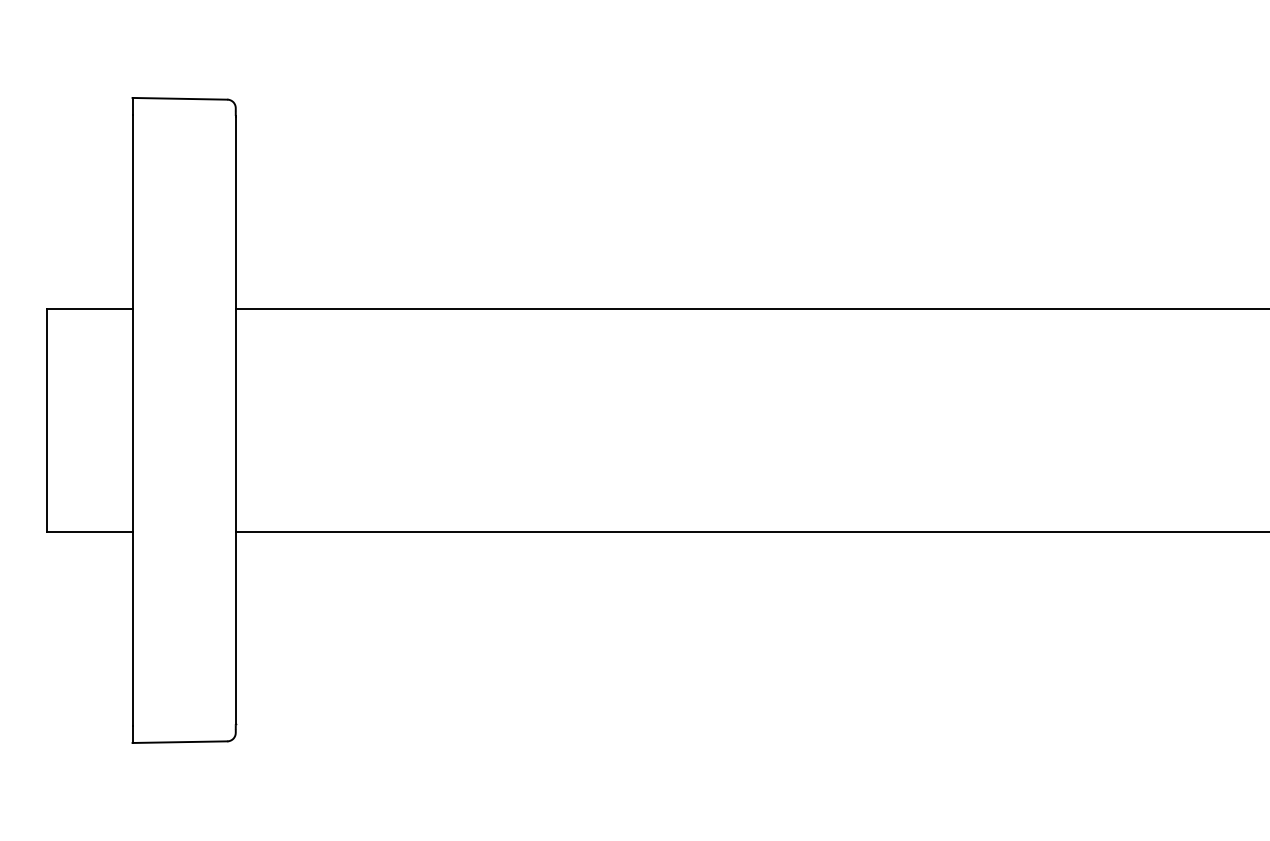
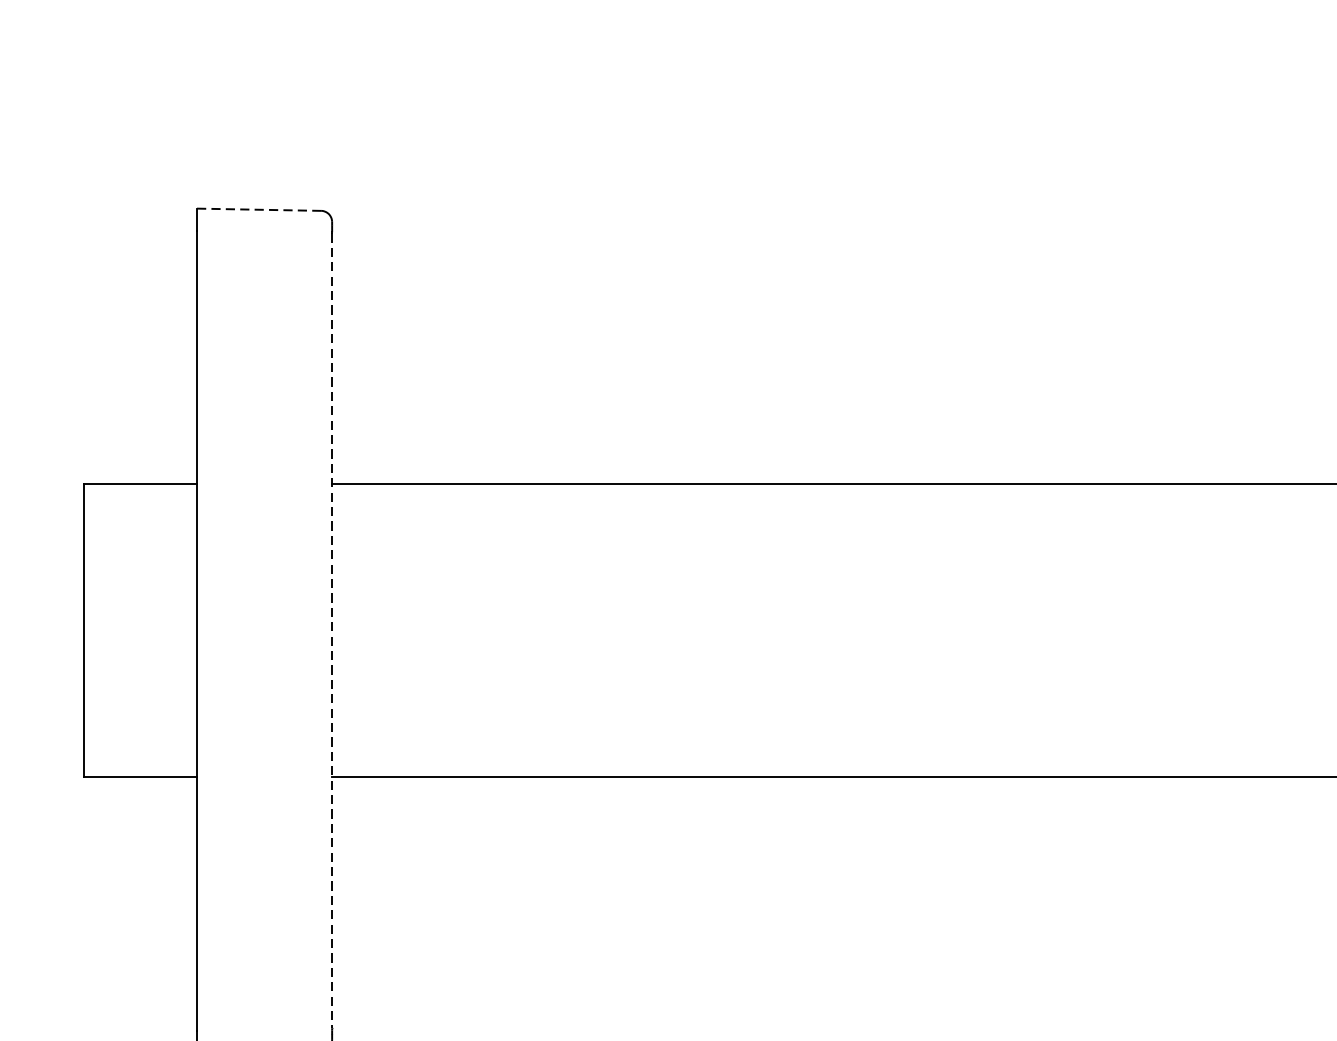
line: (180, 98) -> (259, 209), solid -> dashed
line: (235, 420) -> (331, 630), solid -> dashed

